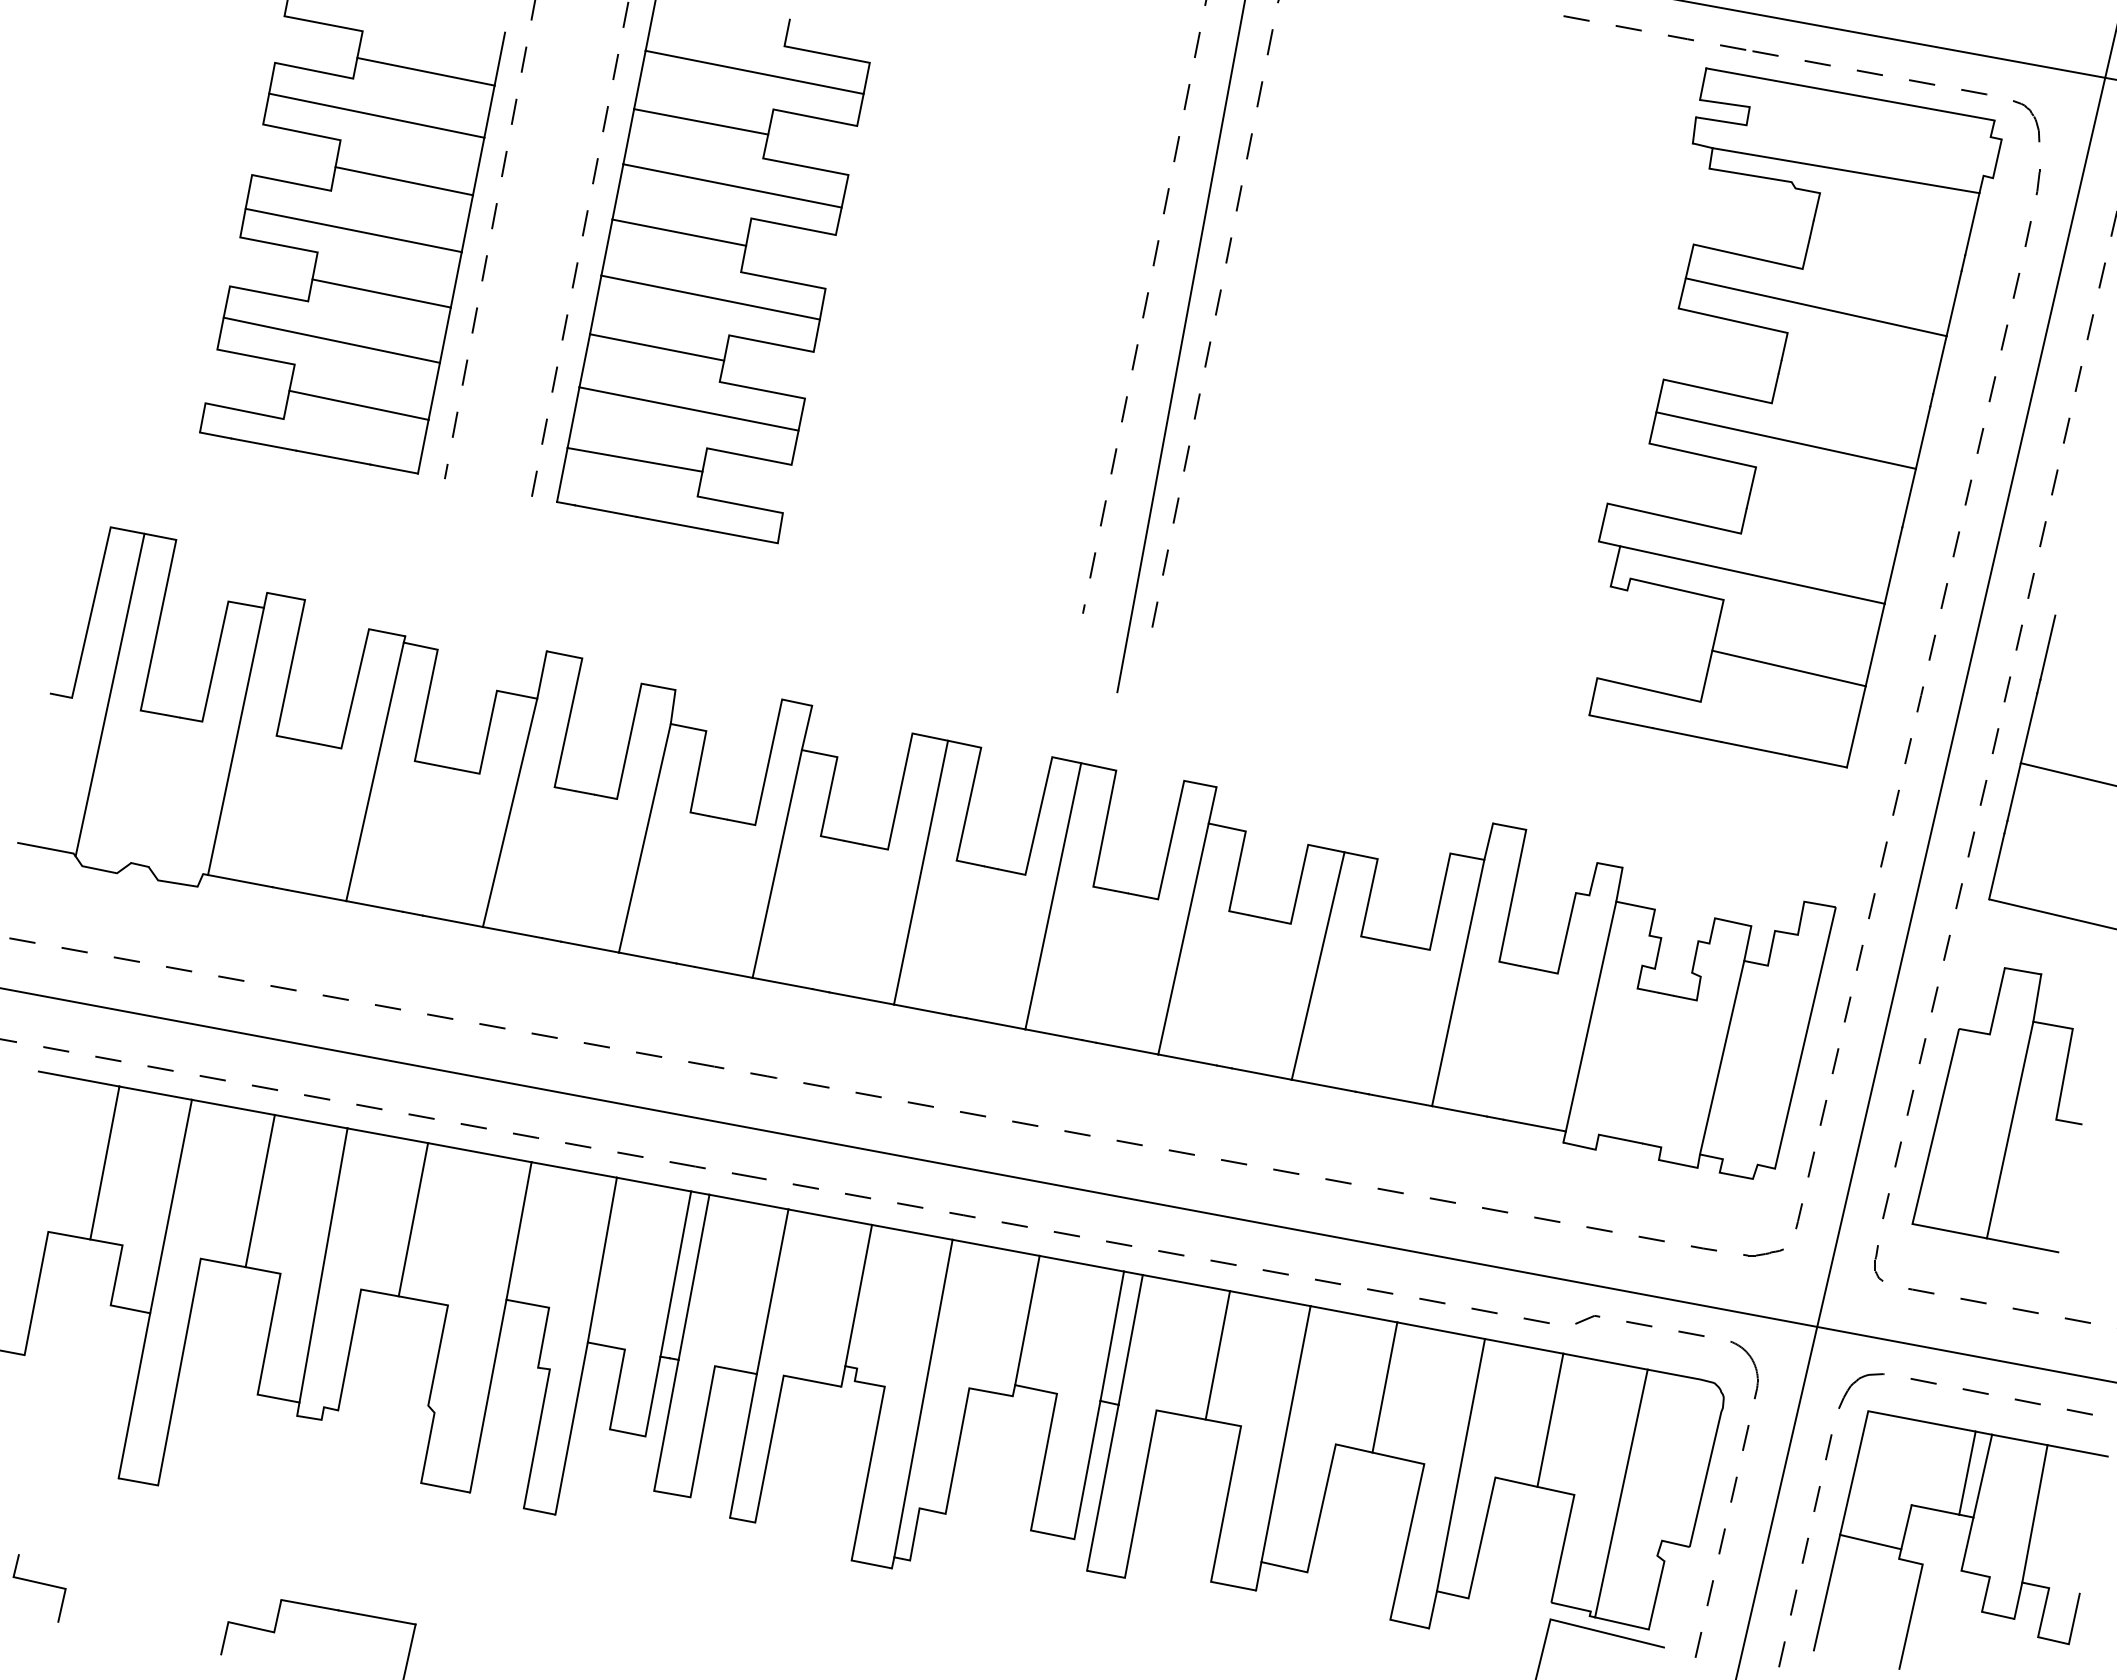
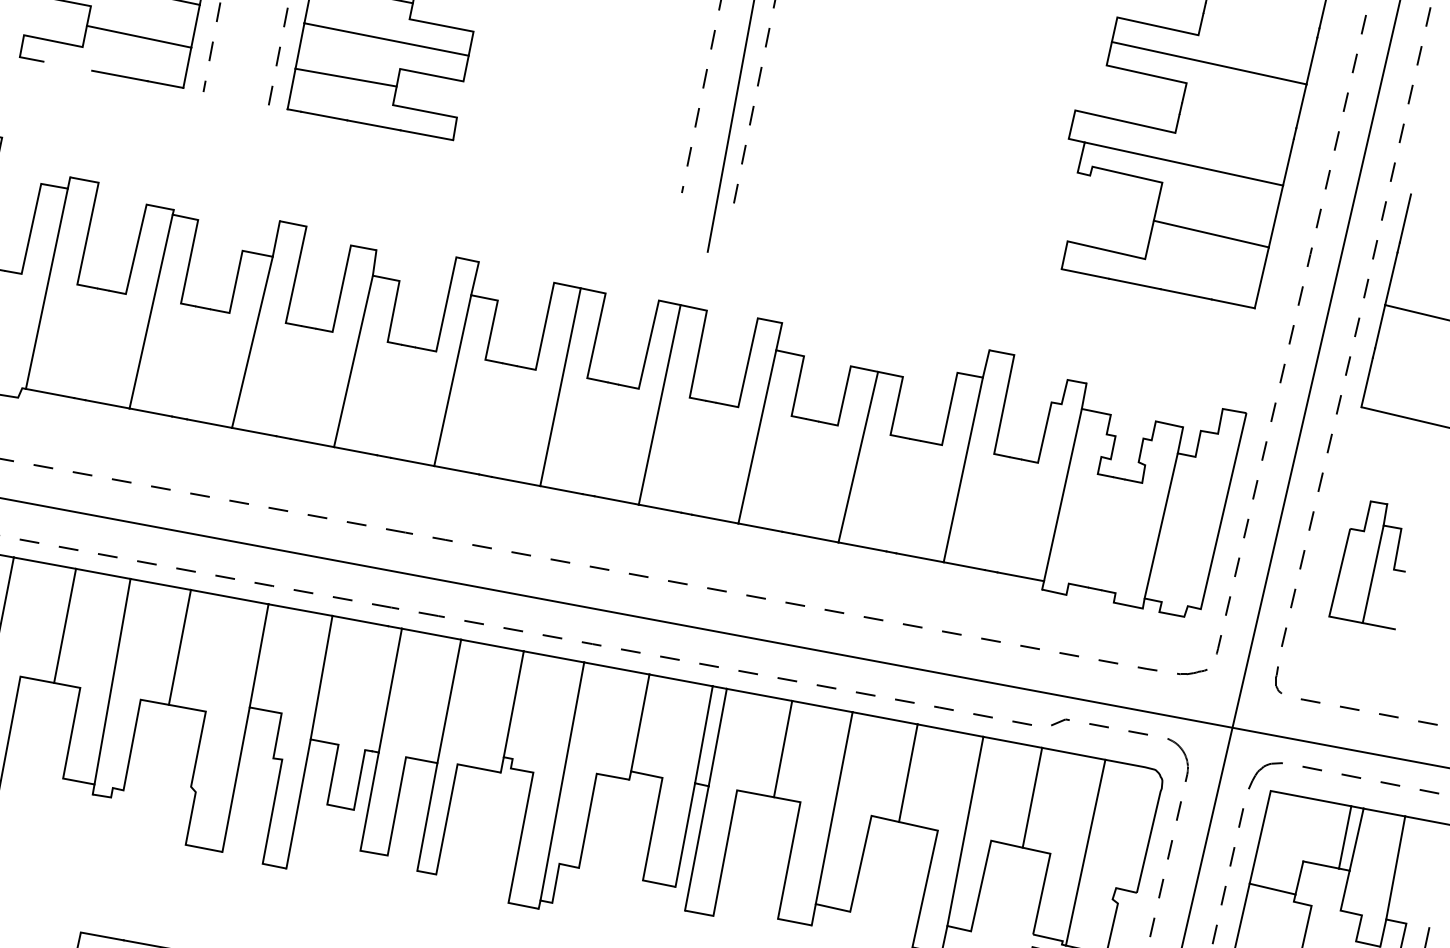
line: (263, 444) -> (67, 66), removed
part: (1996, 1110) -> (1366, 565), size x0.6
line: (675, 1273) -> (376, 687), removed

